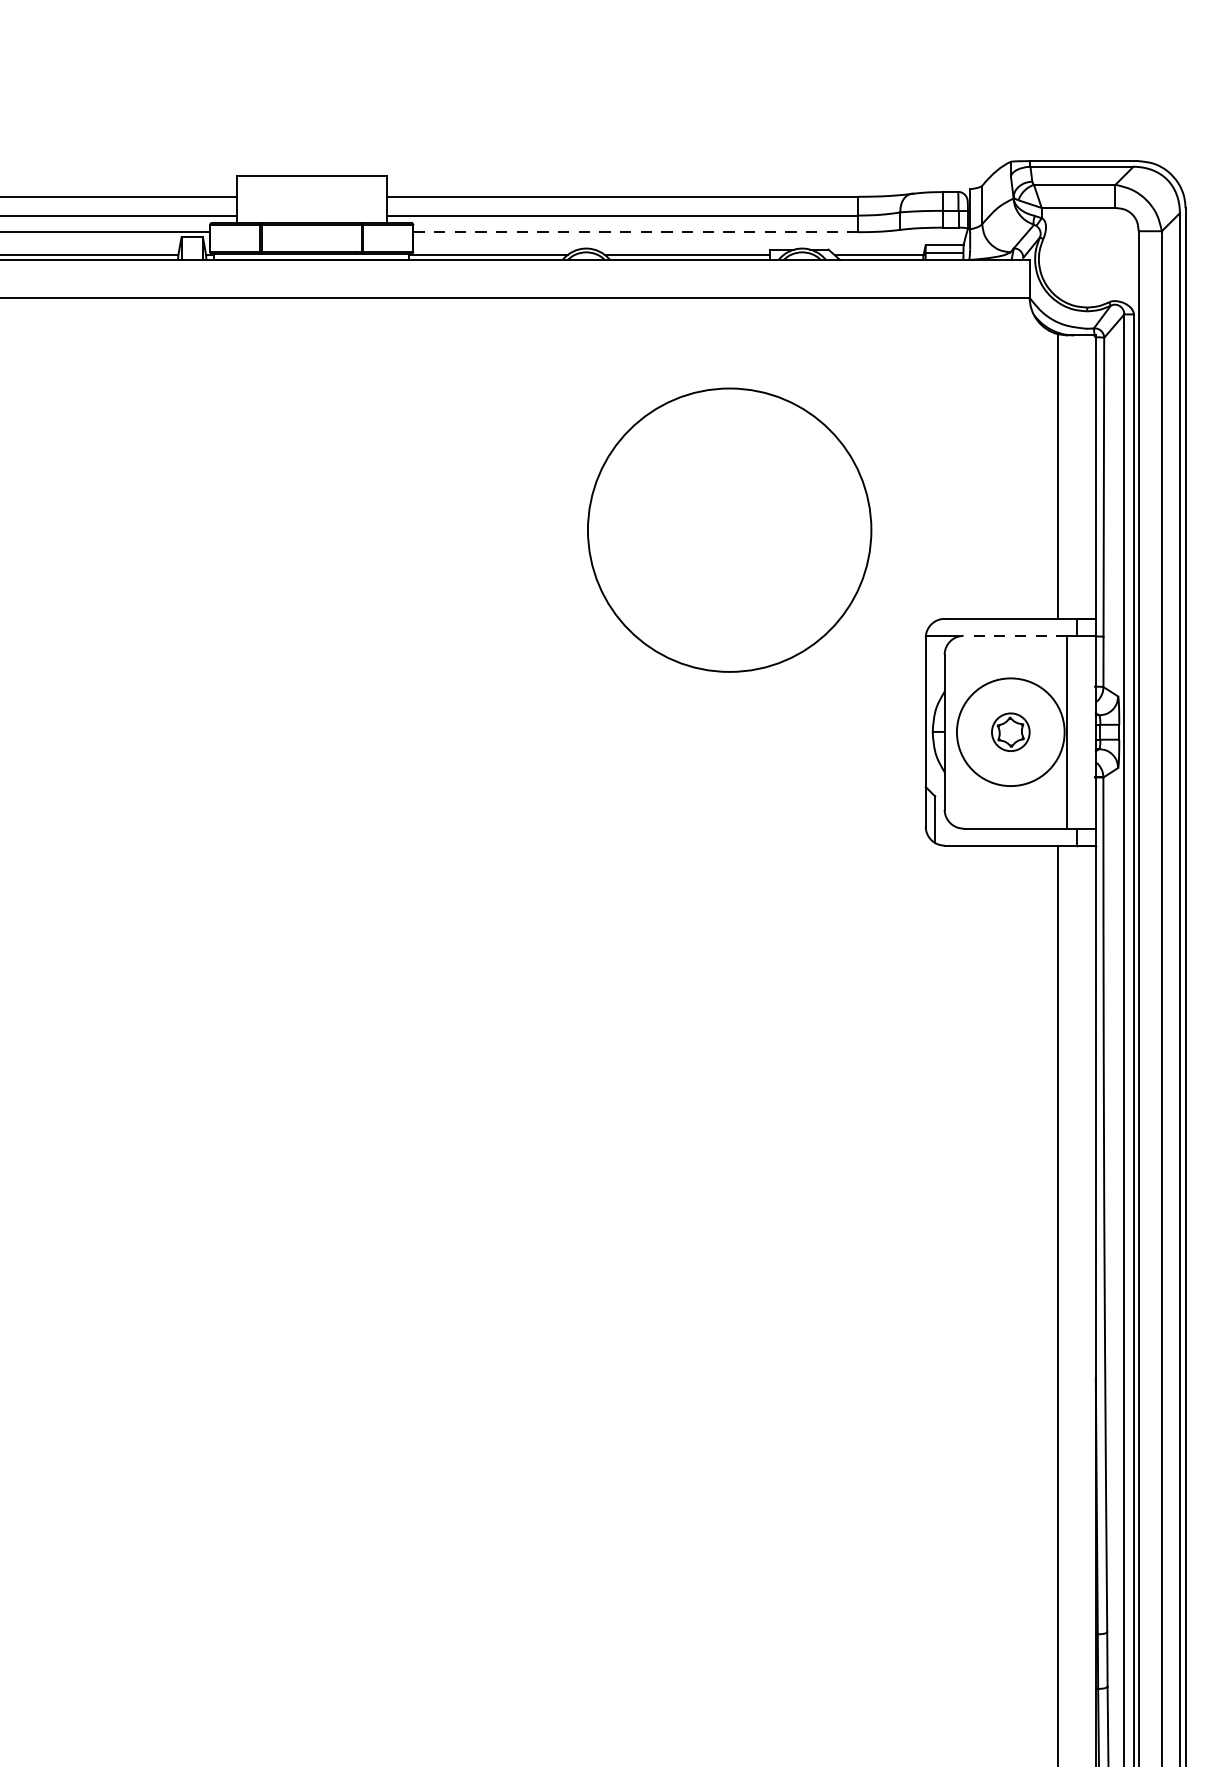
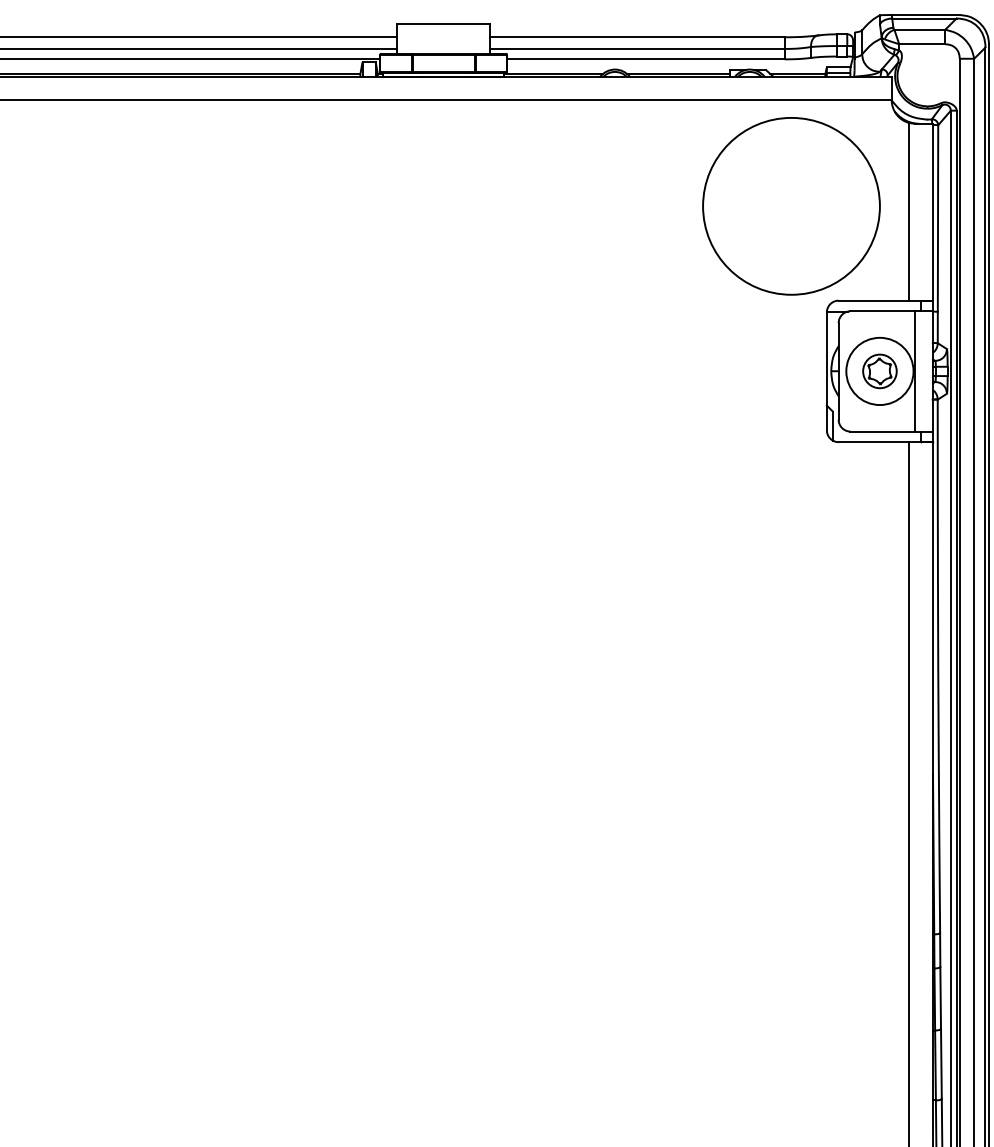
line: (635, 232) -> (645, 59), dashed -> solid
circle: (729, 530) -> (791, 206), moved
line: (1014, 636) -> (882, 311), dashed -> solid
part: (1010, 732) -> (879, 371), size x1.43

